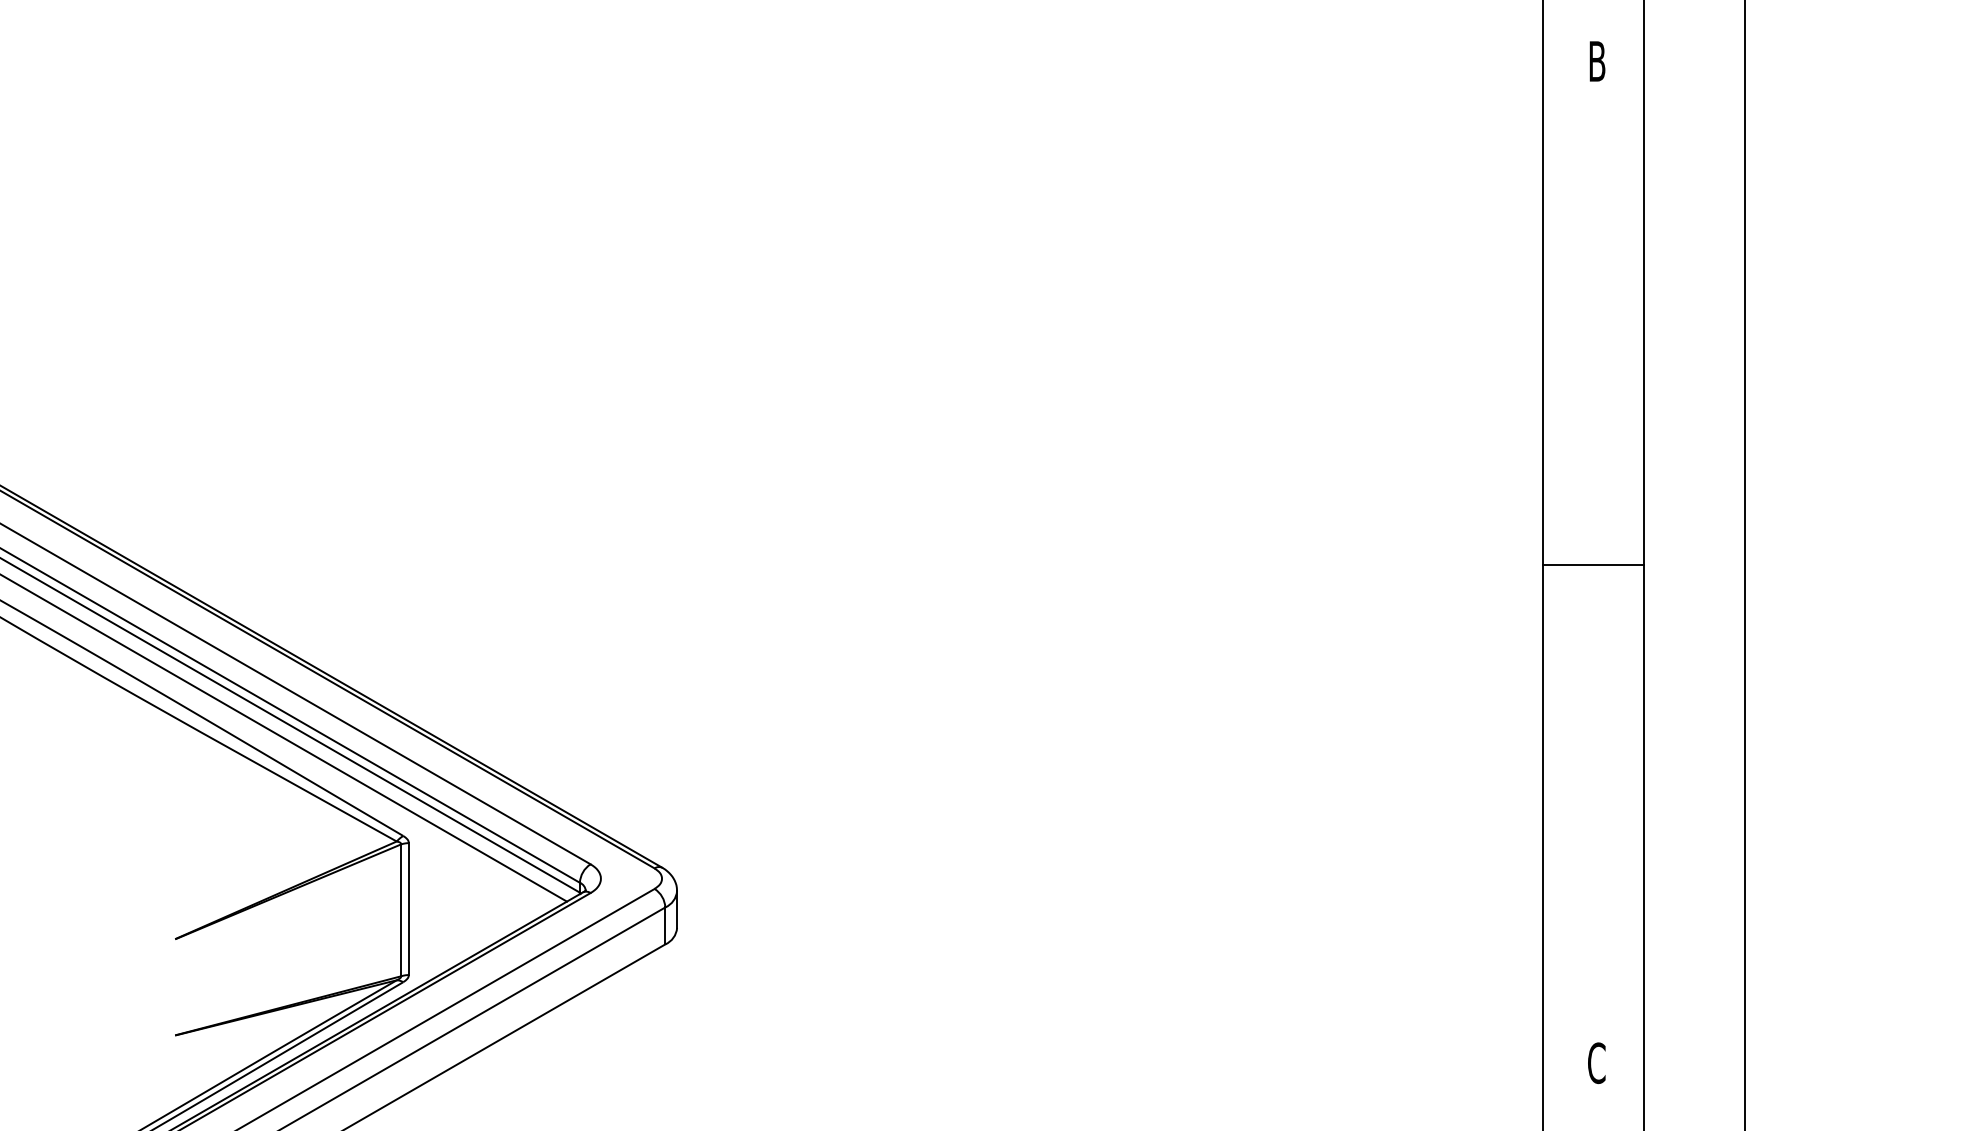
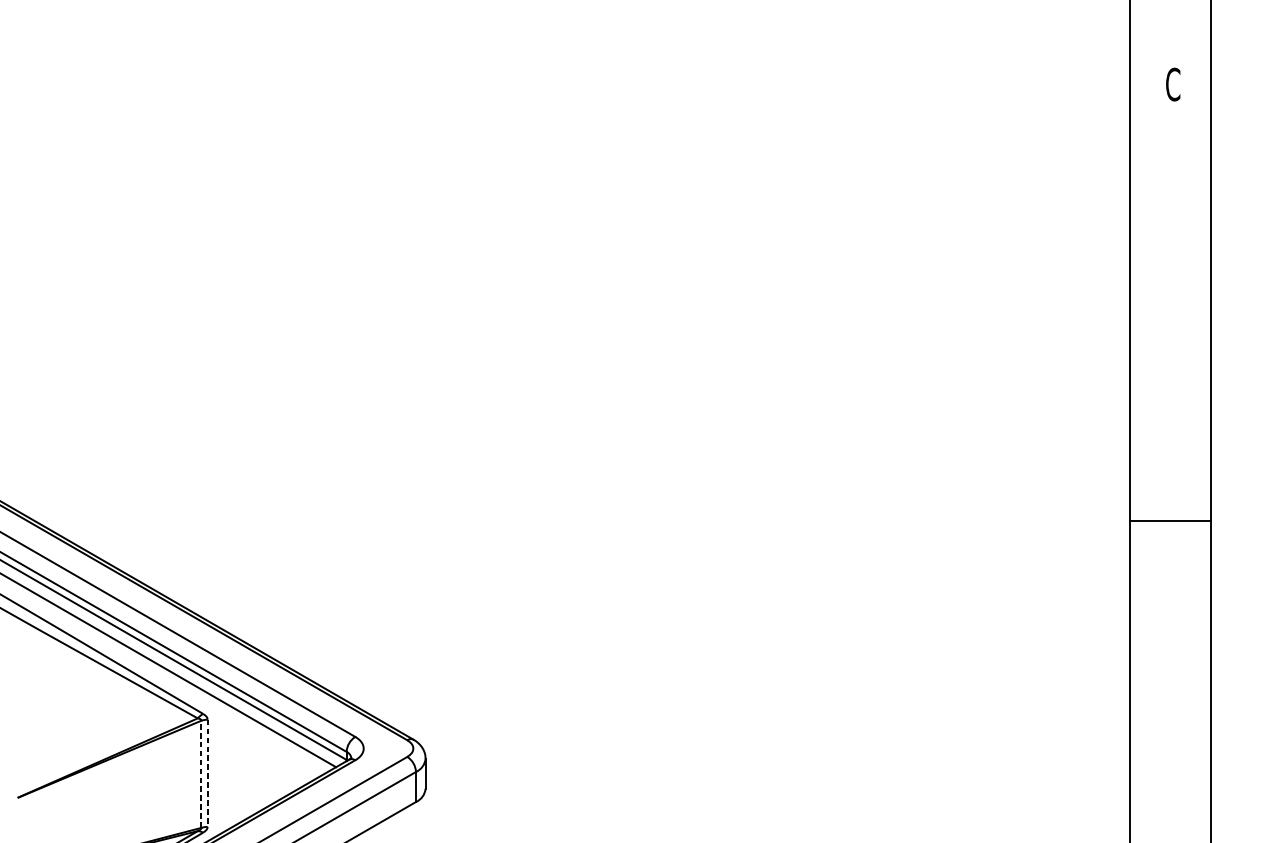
text: (1596, 61) -> (1172, 84), B -> C
line: (1593, 564) -> (1170, 520), moved
line: (408, 909) -> (207, 773), solid -> dashed
line: (401, 910) -> (201, 774), solid -> dashed

